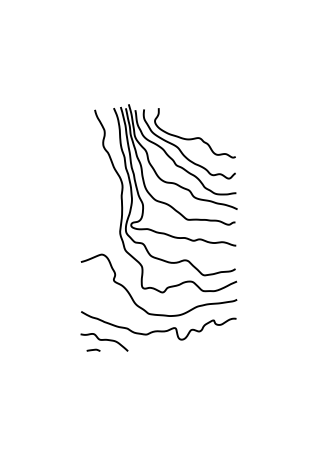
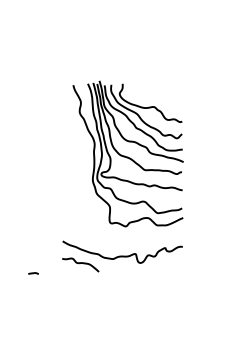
curve: (142, 307) -> (110, 238), removed
curve: (93, 349) -> (33, 272), moved

